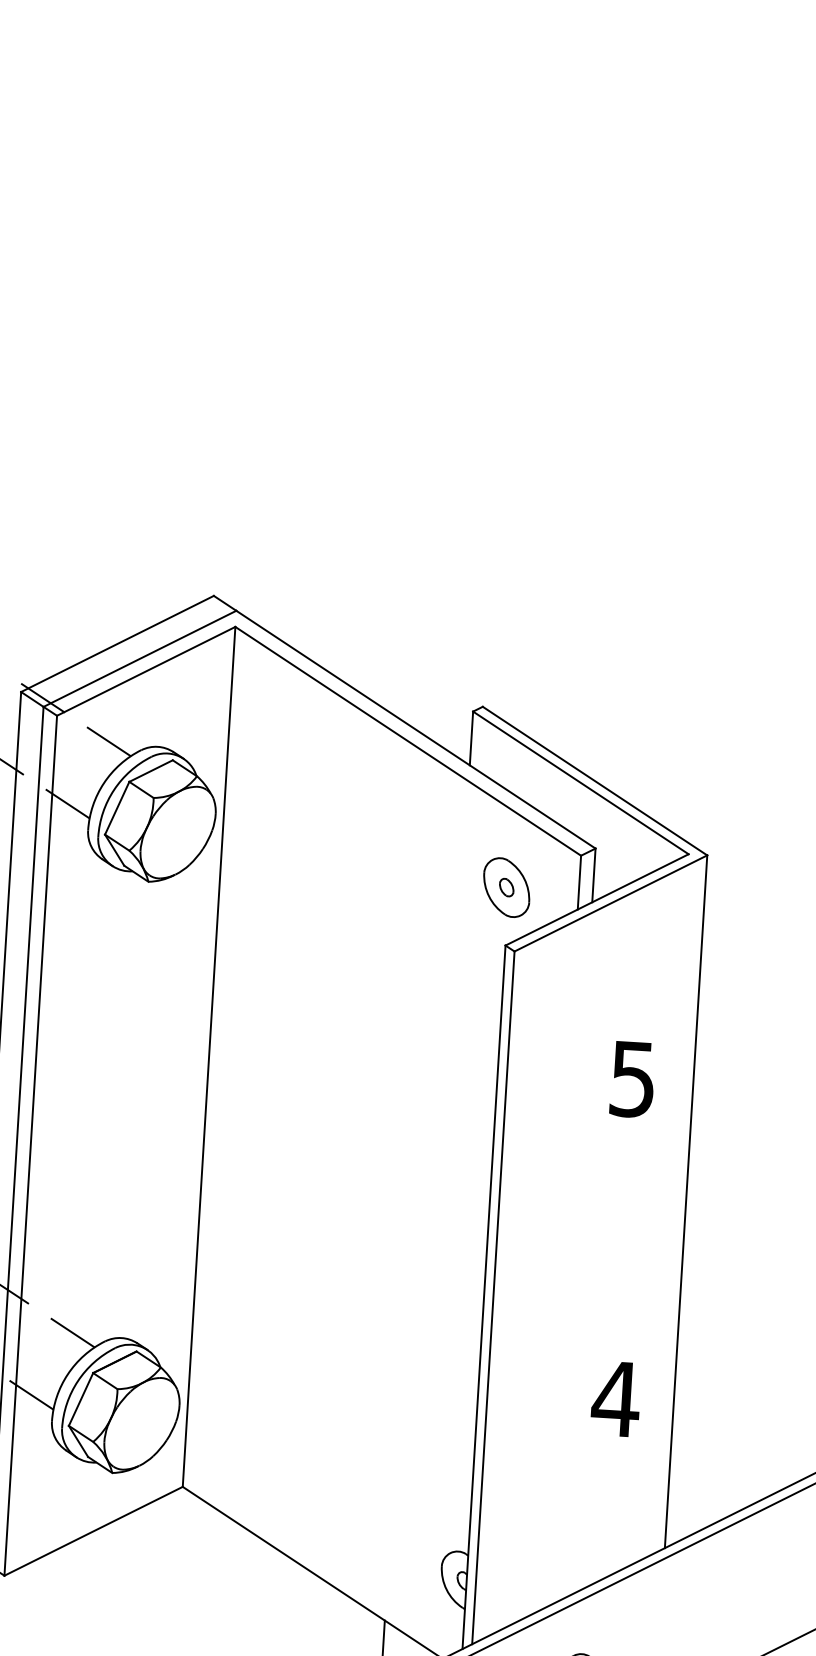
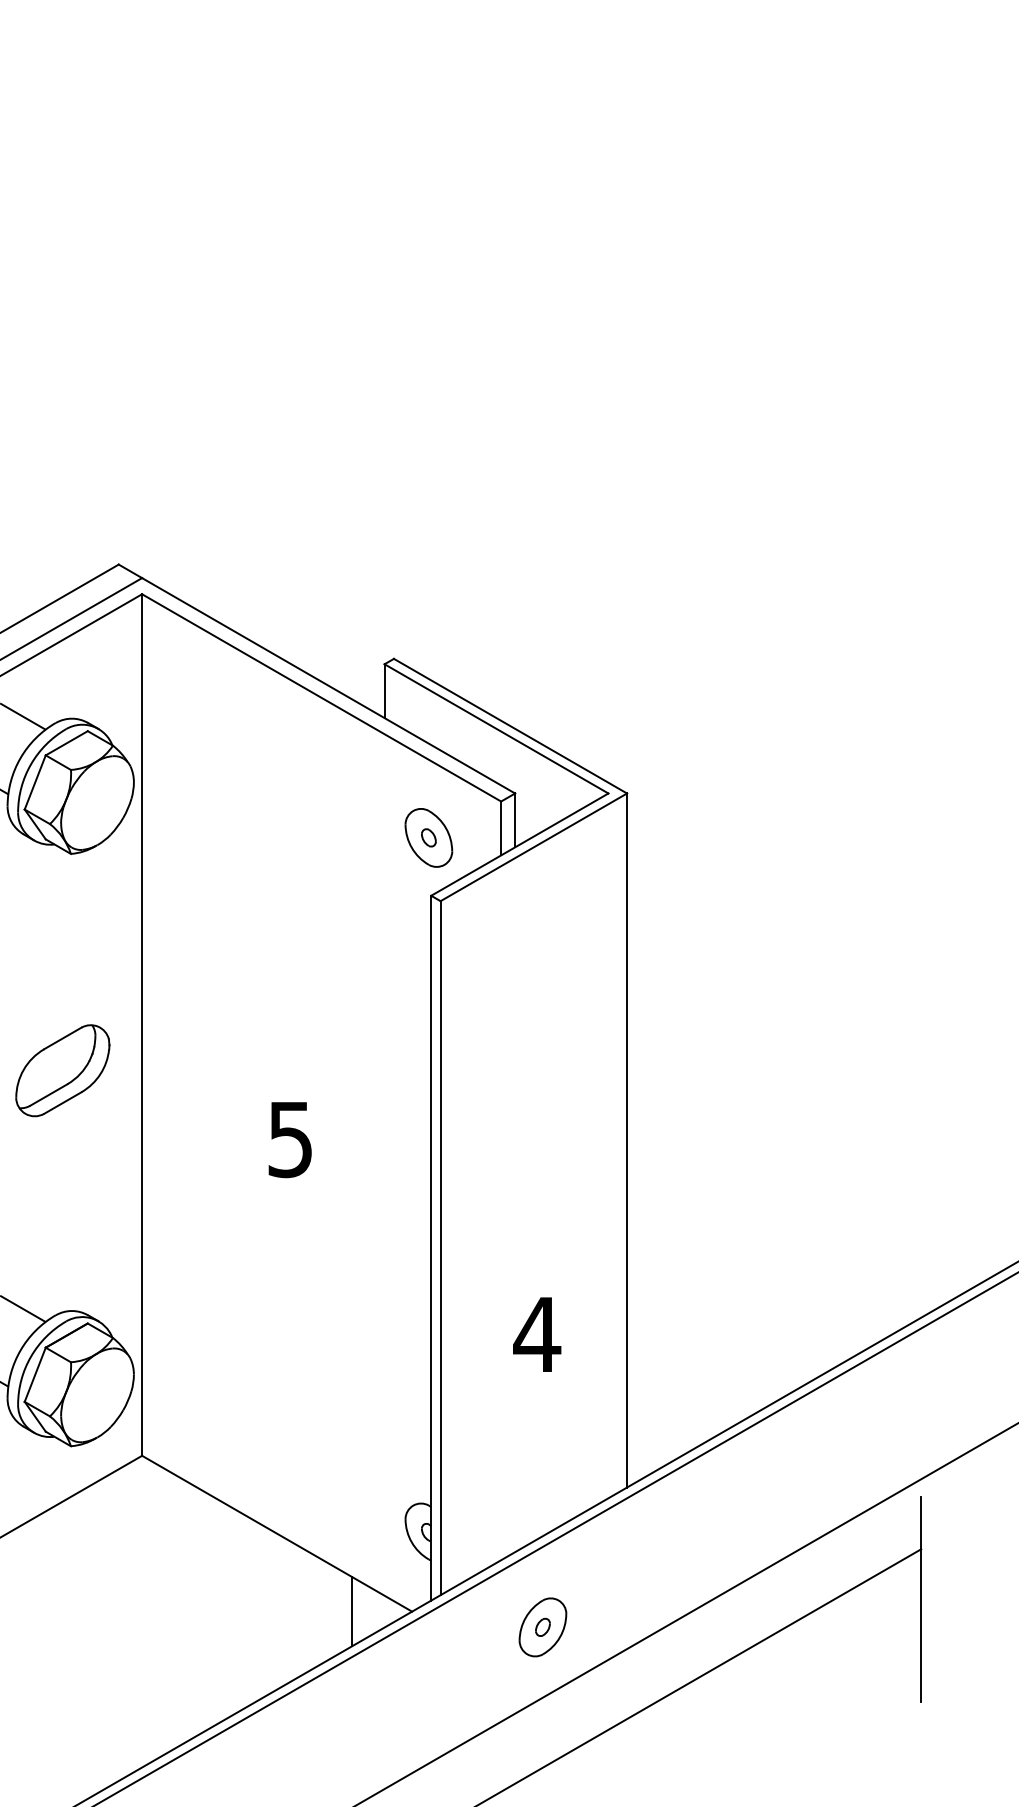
text: (631, 1080) -> (289, 1140), moved
part: (126, 1097) -> (62, 1070), added
text: (616, 1398) -> (537, 1334), moved

